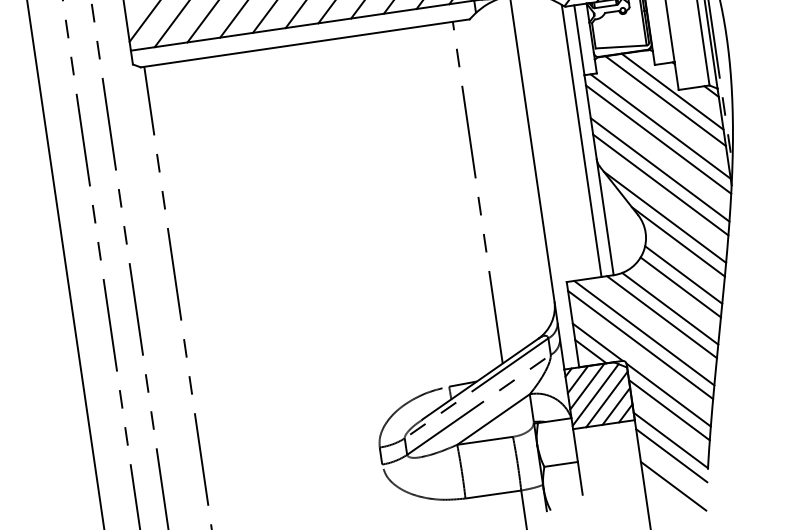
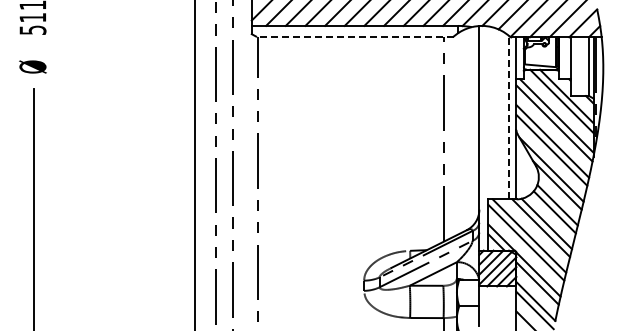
line: (304, 43) -> (354, 36), solid -> dashed
line: (582, 140) -> (509, 117), solid -> dashed

